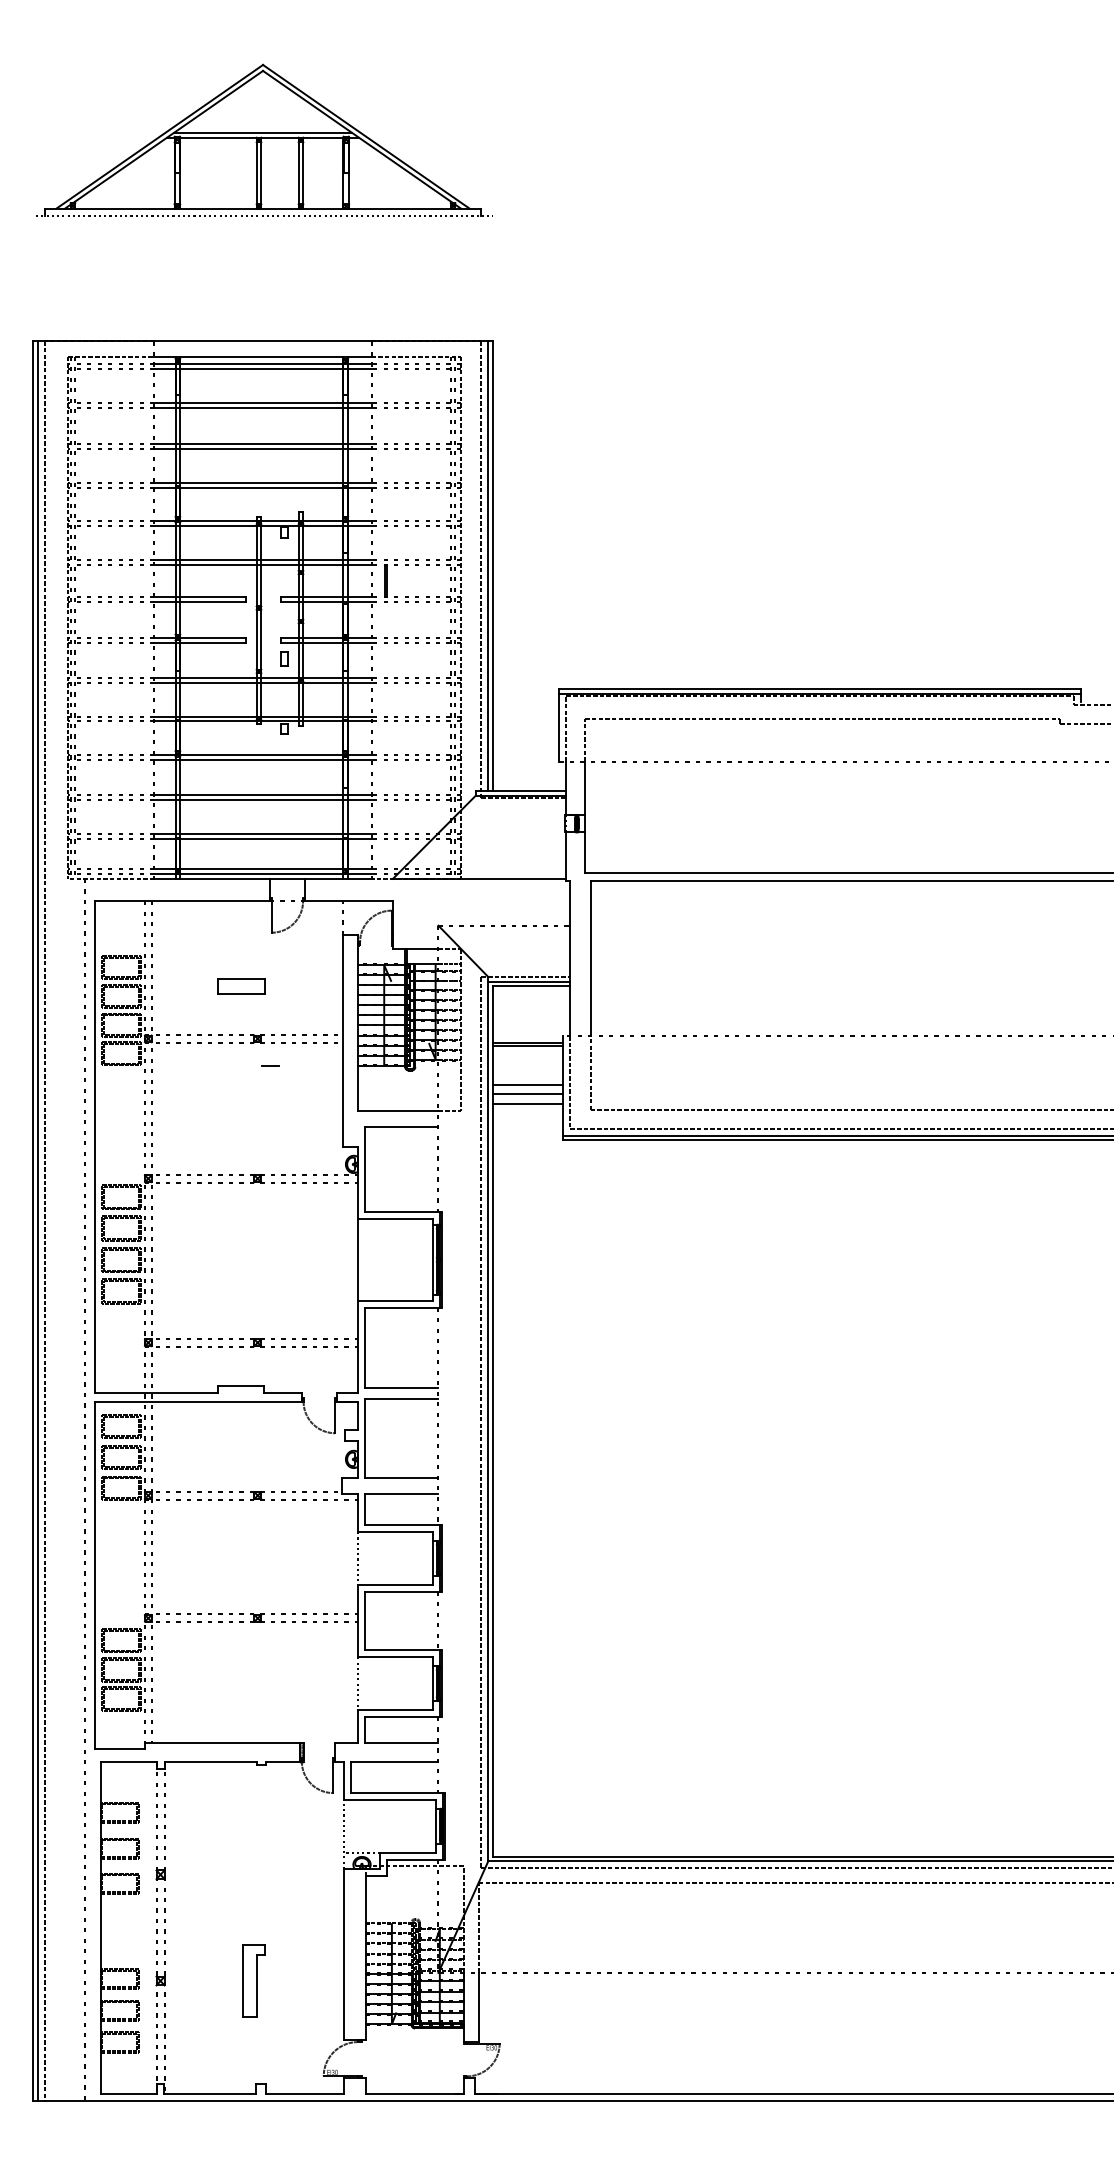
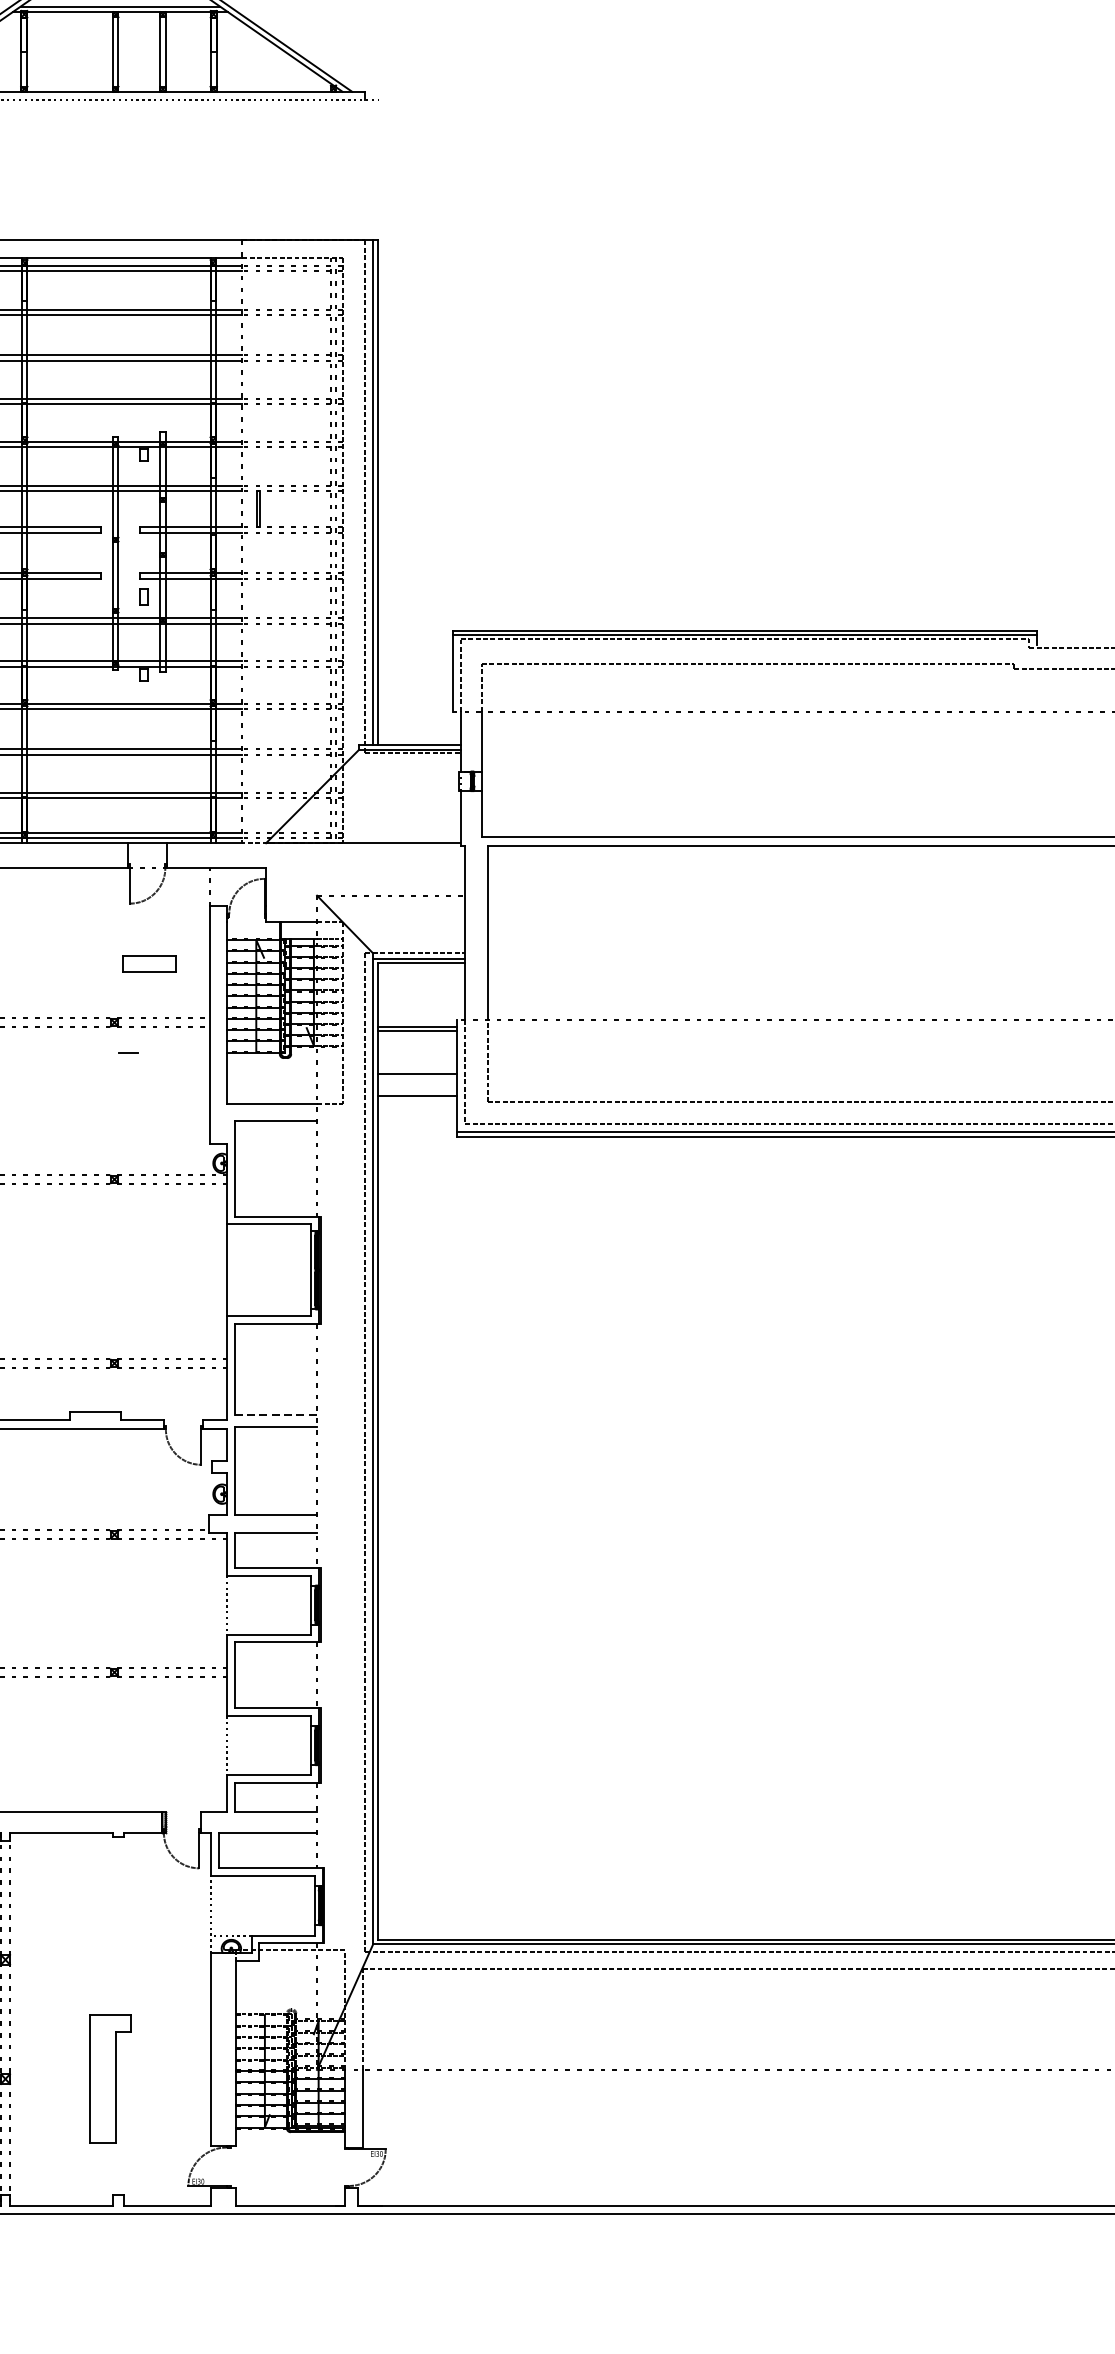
part: (241, 986) -> (148, 963), moved
line: (527, 1094) -> (416, 1084), removed
line: (401, 1388) -> (275, 1414), solid -> dashed
part: (253, 1980) -> (109, 2078), size x1.6

